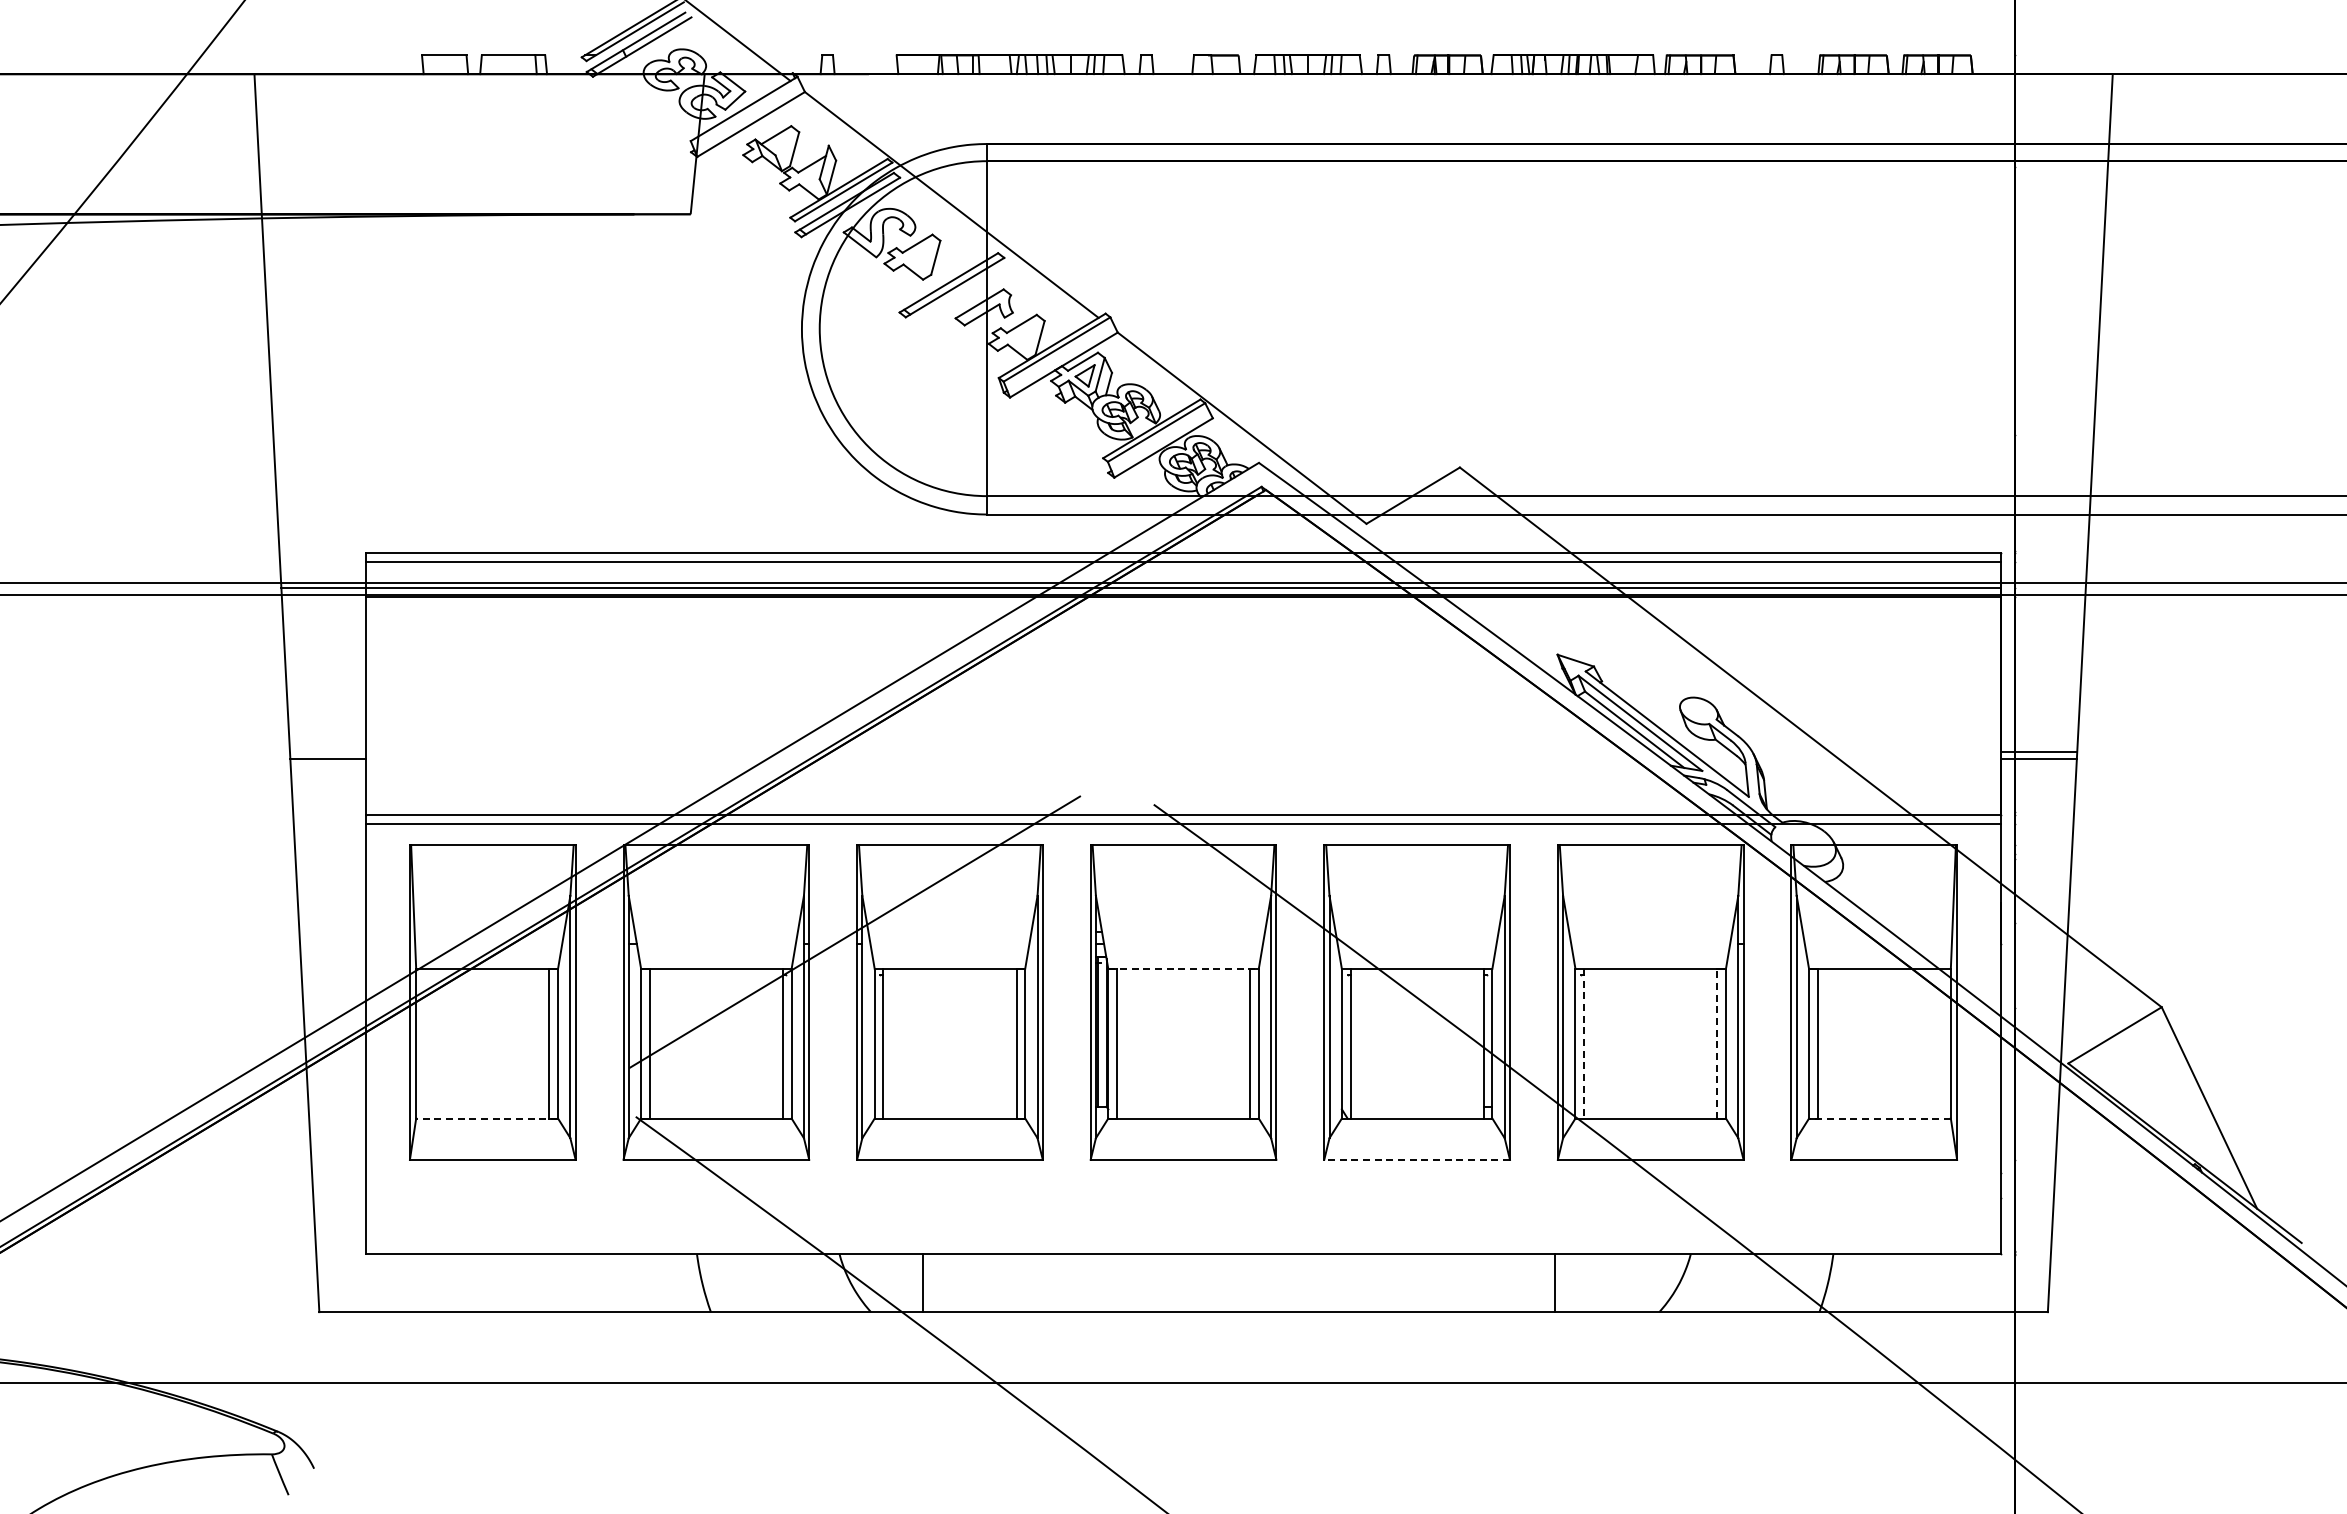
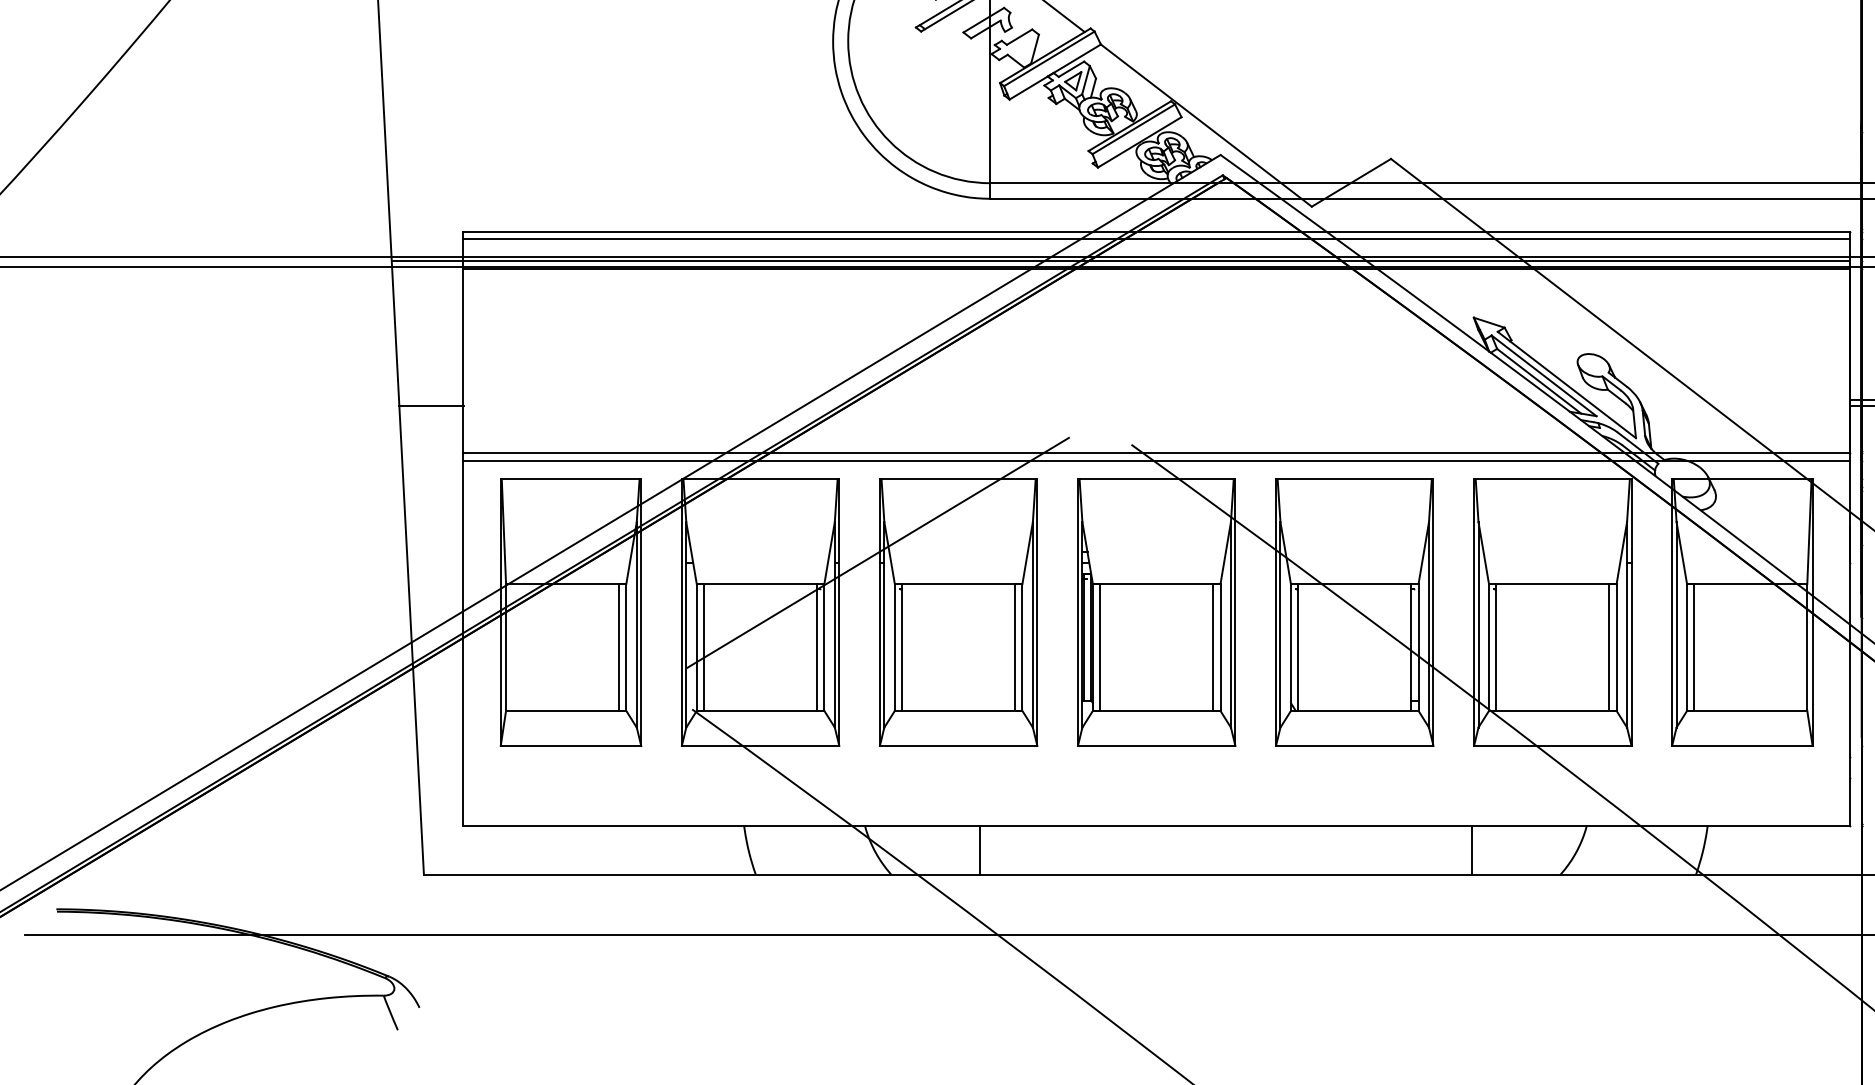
line: (1184, 969) -> (1157, 584), dashed -> solid
line: (1584, 1043) -> (1496, 647), dashed -> solid
line: (1717, 1043) -> (1609, 647), dashed -> solid
line: (487, 1118) -> (566, 710), dashed -> solid
line: (1879, 1118) -> (1746, 710), dashed -> solid
line: (1417, 1159) -> (1355, 745), dashed -> solid
line: (922, 1282) -> (979, 849), moved

